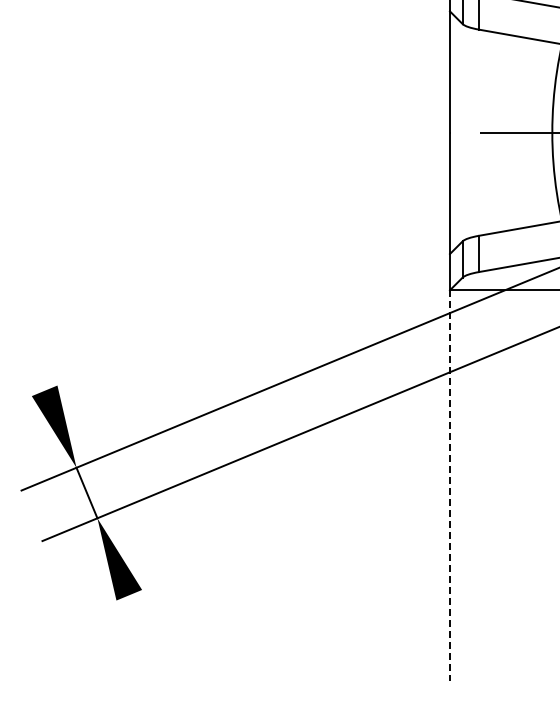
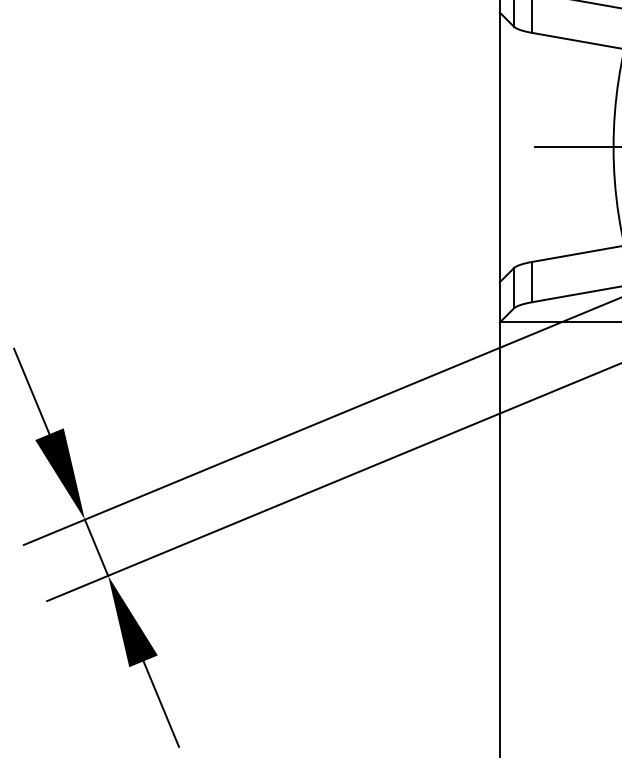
line: (28, 351) -> (31, 390), added
line: (449, 486) -> (499, 540), dashed -> solid
line: (145, 633) -> (161, 703), added

